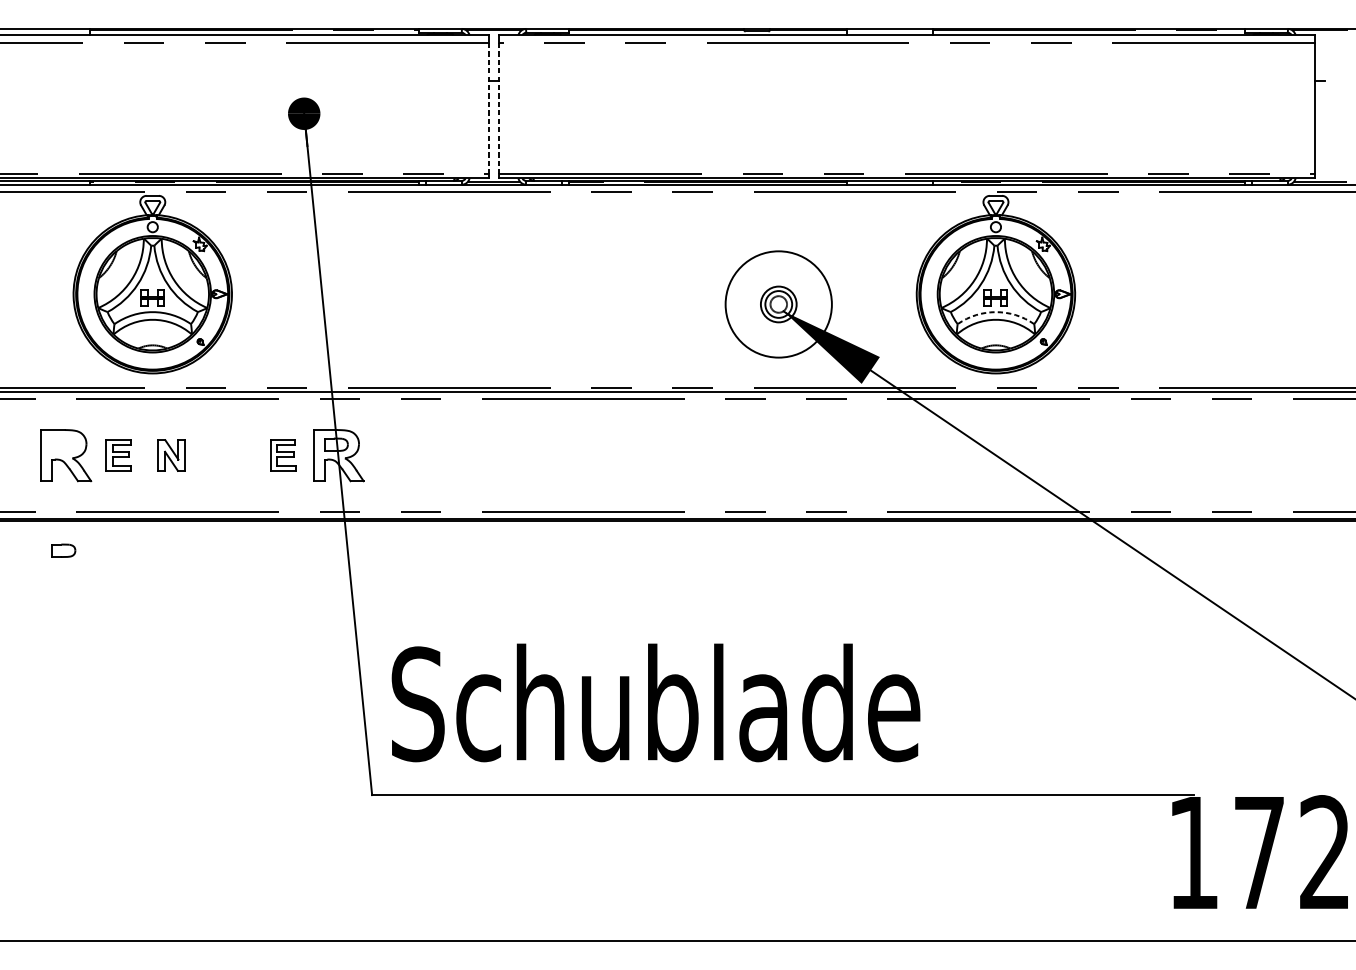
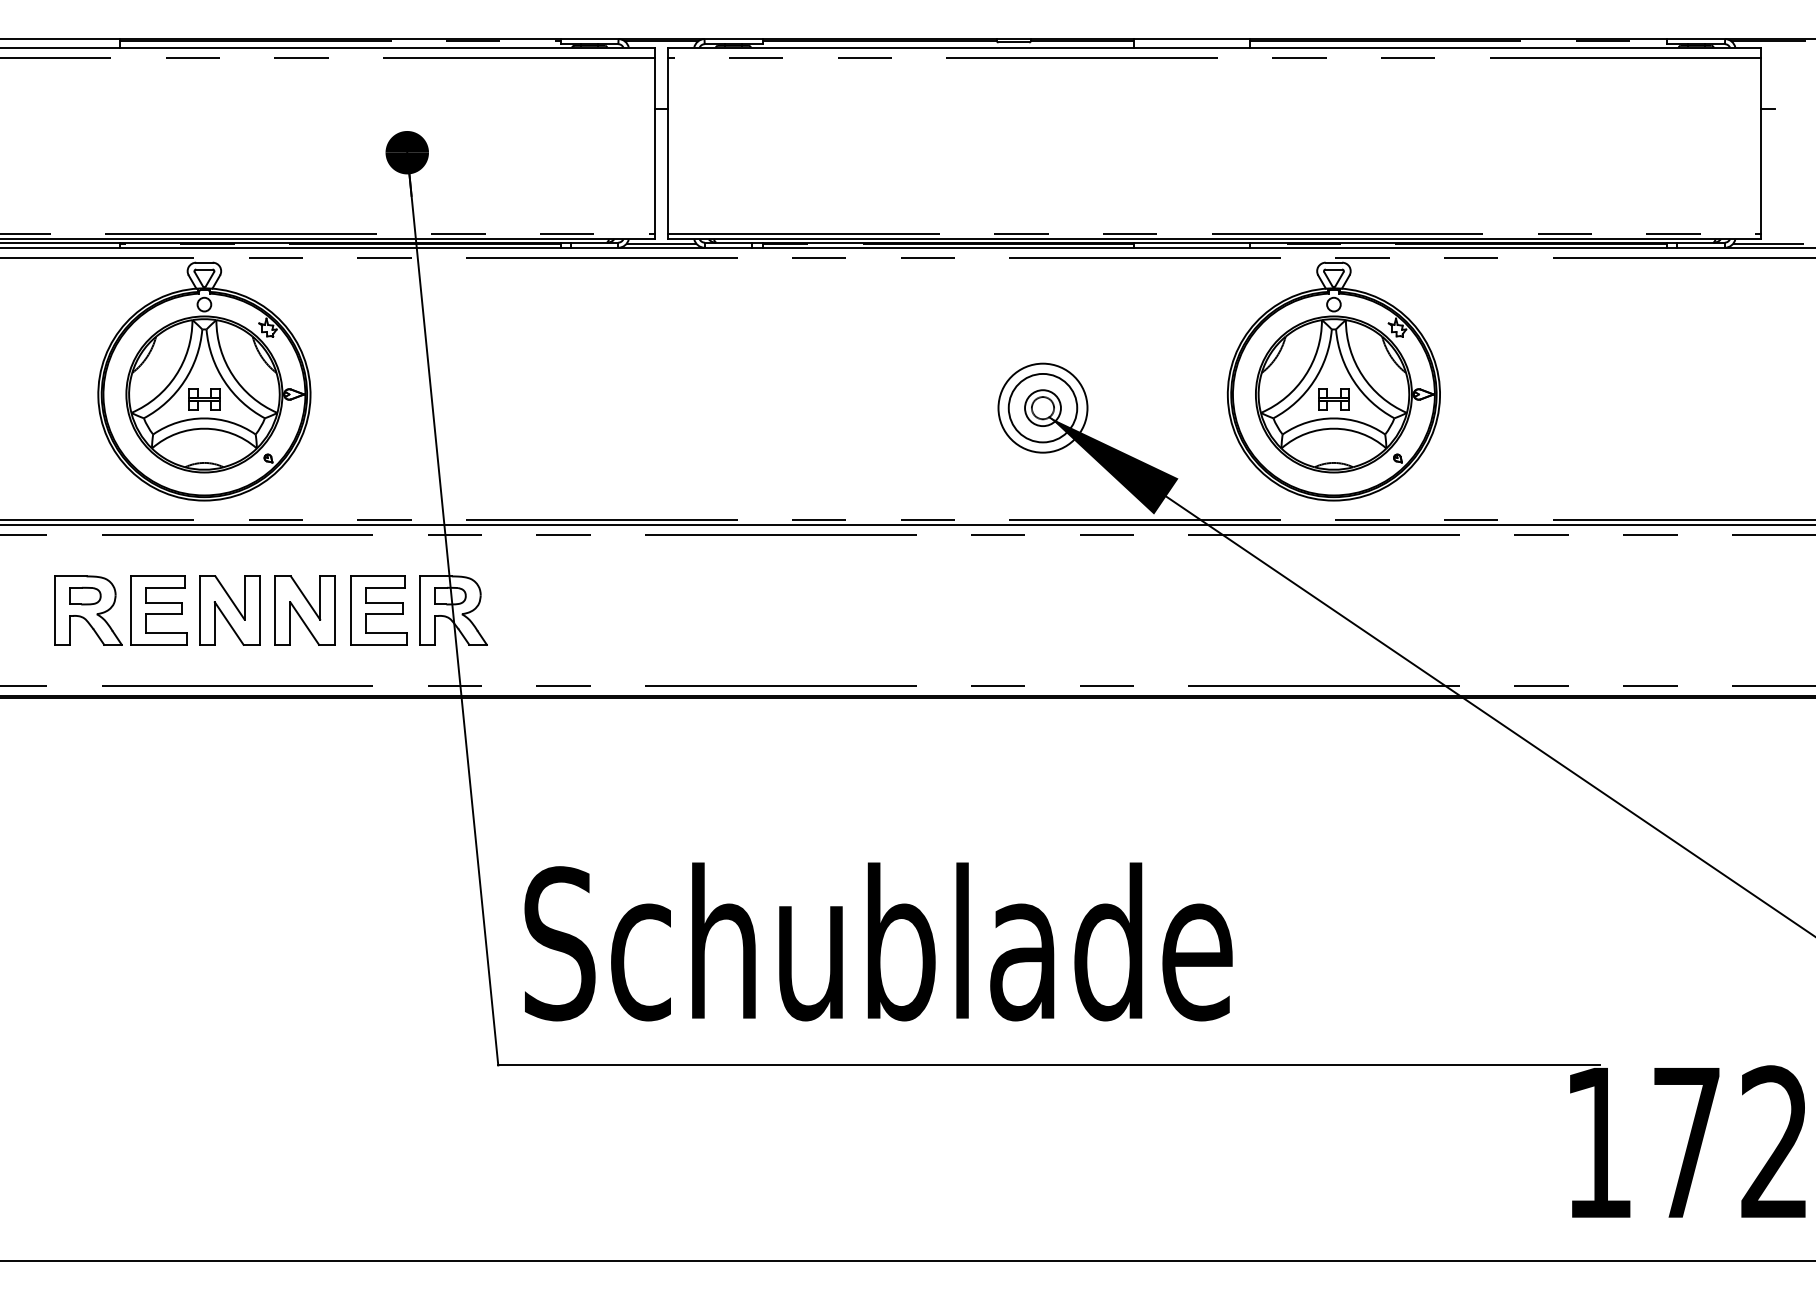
line: (499, 108) -> (668, 145), dashed -> solid
line: (488, 109) -> (654, 146), dashed -> solid
circle: (778, 303) -> (1042, 407), size x0.62
circle: (778, 303) -> (1042, 407), size x1.43
arc: (995, 312) -> (1333, 418), dashed -> solid
part: (118, 455) -> (158, 610), size x1.67
part: (171, 455) -> (229, 610), size x1.67
part: (227, 455) -> (304, 610), added
part: (282, 455) -> (378, 610), size x1.67
part: (64, 550) -> (85, 595), moved

